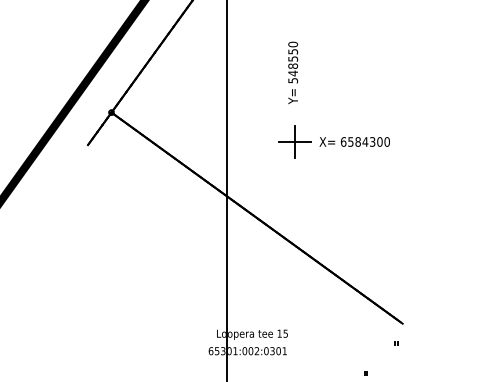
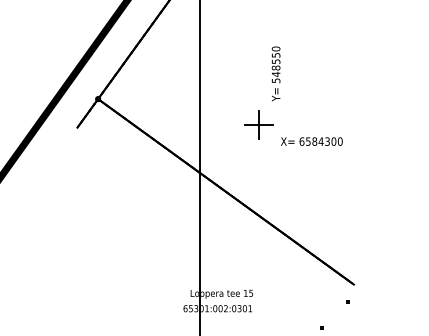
text: (293, 72) -> (276, 73), moved
text: (354, 141) -> (311, 141), moved

